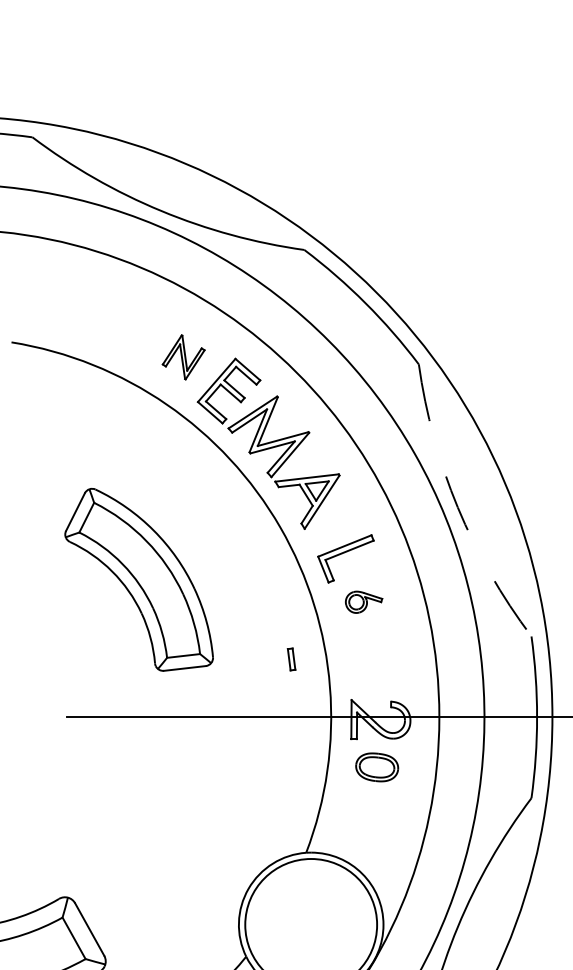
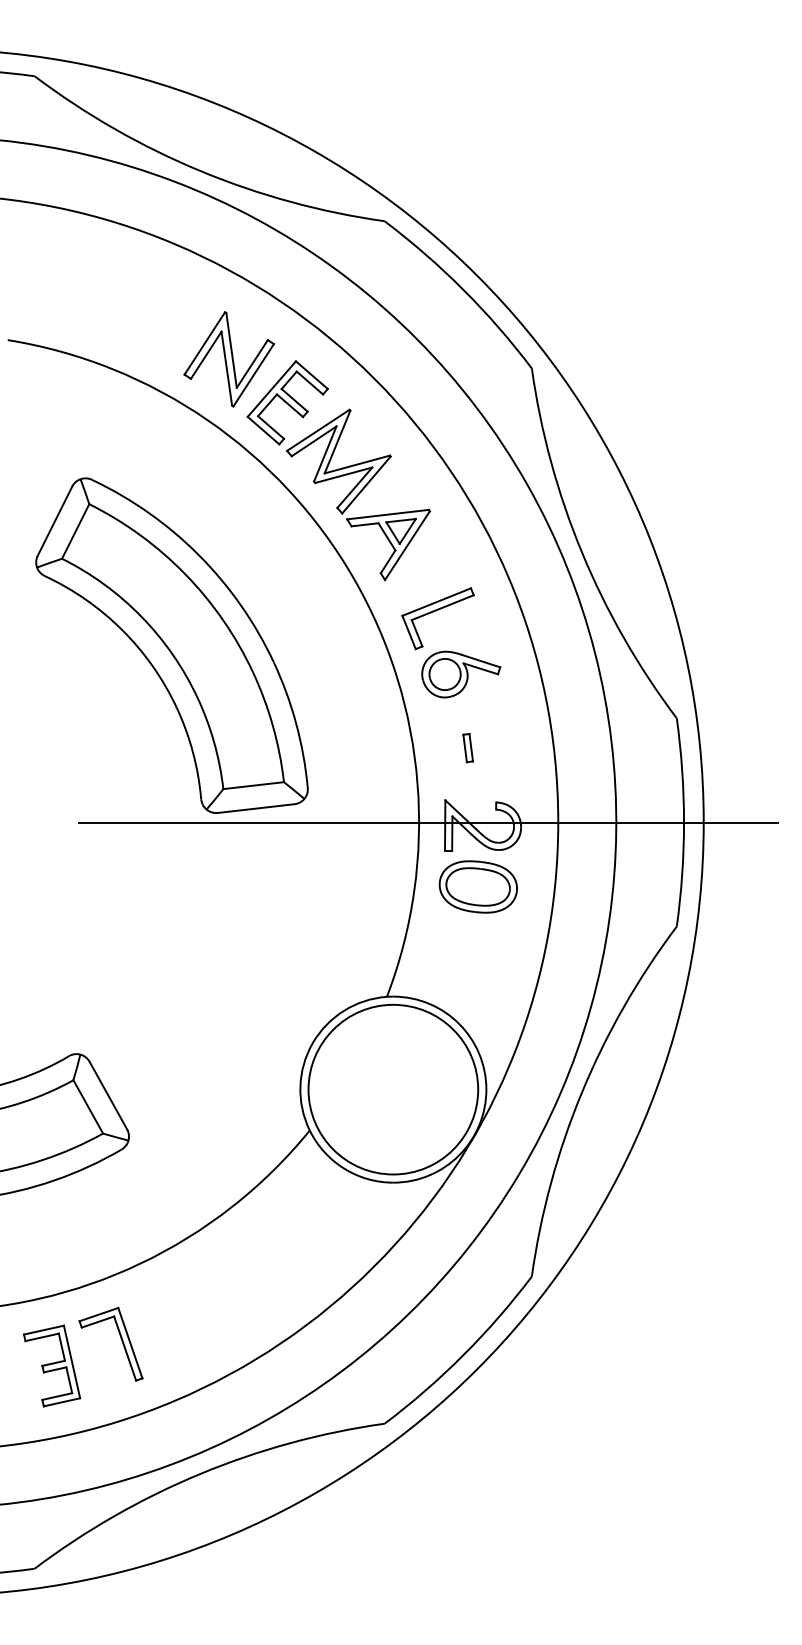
part: (183, 357) -> (229, 359), size x1.67
arc: (458, 507) -> (582, 552), dashed -> solid
part: (138, 579) -> (171, 645), size x1.43
part: (364, 602) -> (461, 674), size x1.67
part: (291, 659) -> (467, 748), moved
part: (376, 767) -> (477, 886), size x1.43

